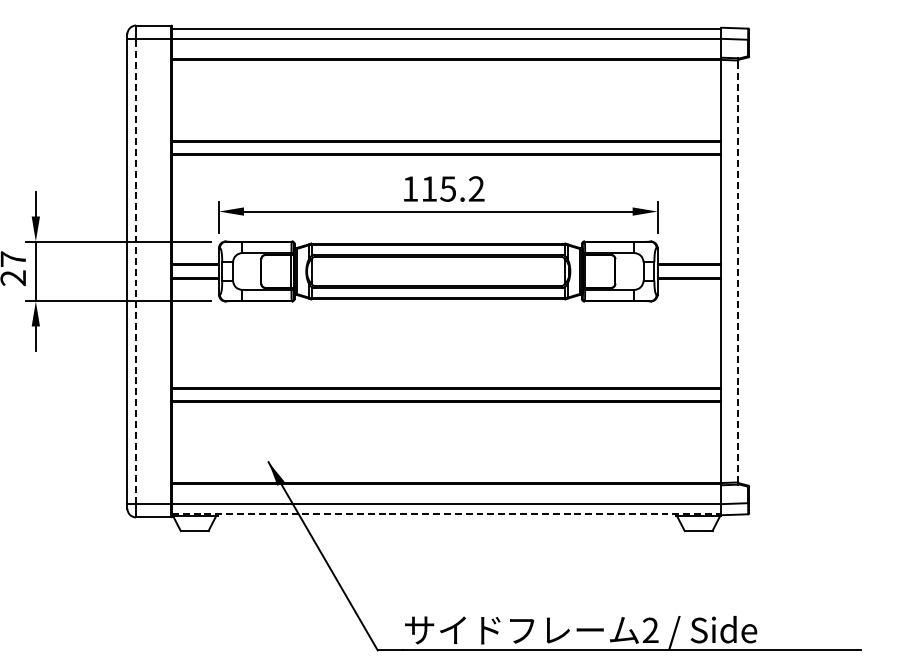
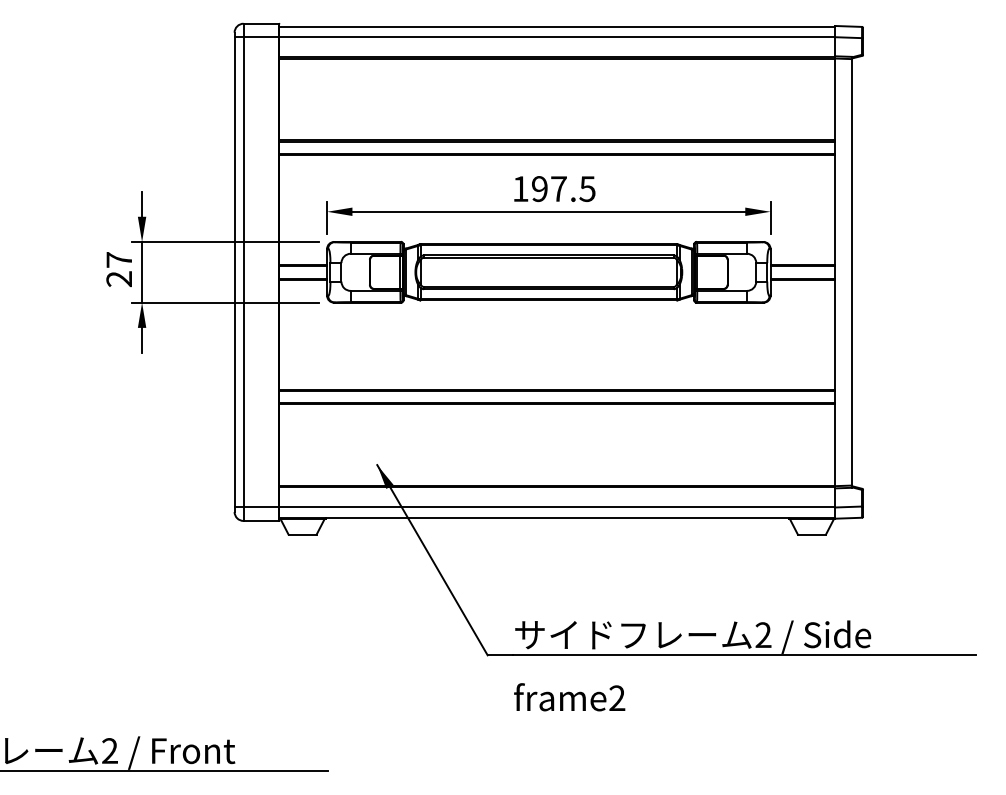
text: (452, 189) -> (563, 189), 115.2 -> 197.5
line: (136, 270) -> (243, 271), dashed -> solid
line: (737, 270) -> (851, 271), dashed -> solid
line: (446, 514) -> (557, 517), dashed -> solid

